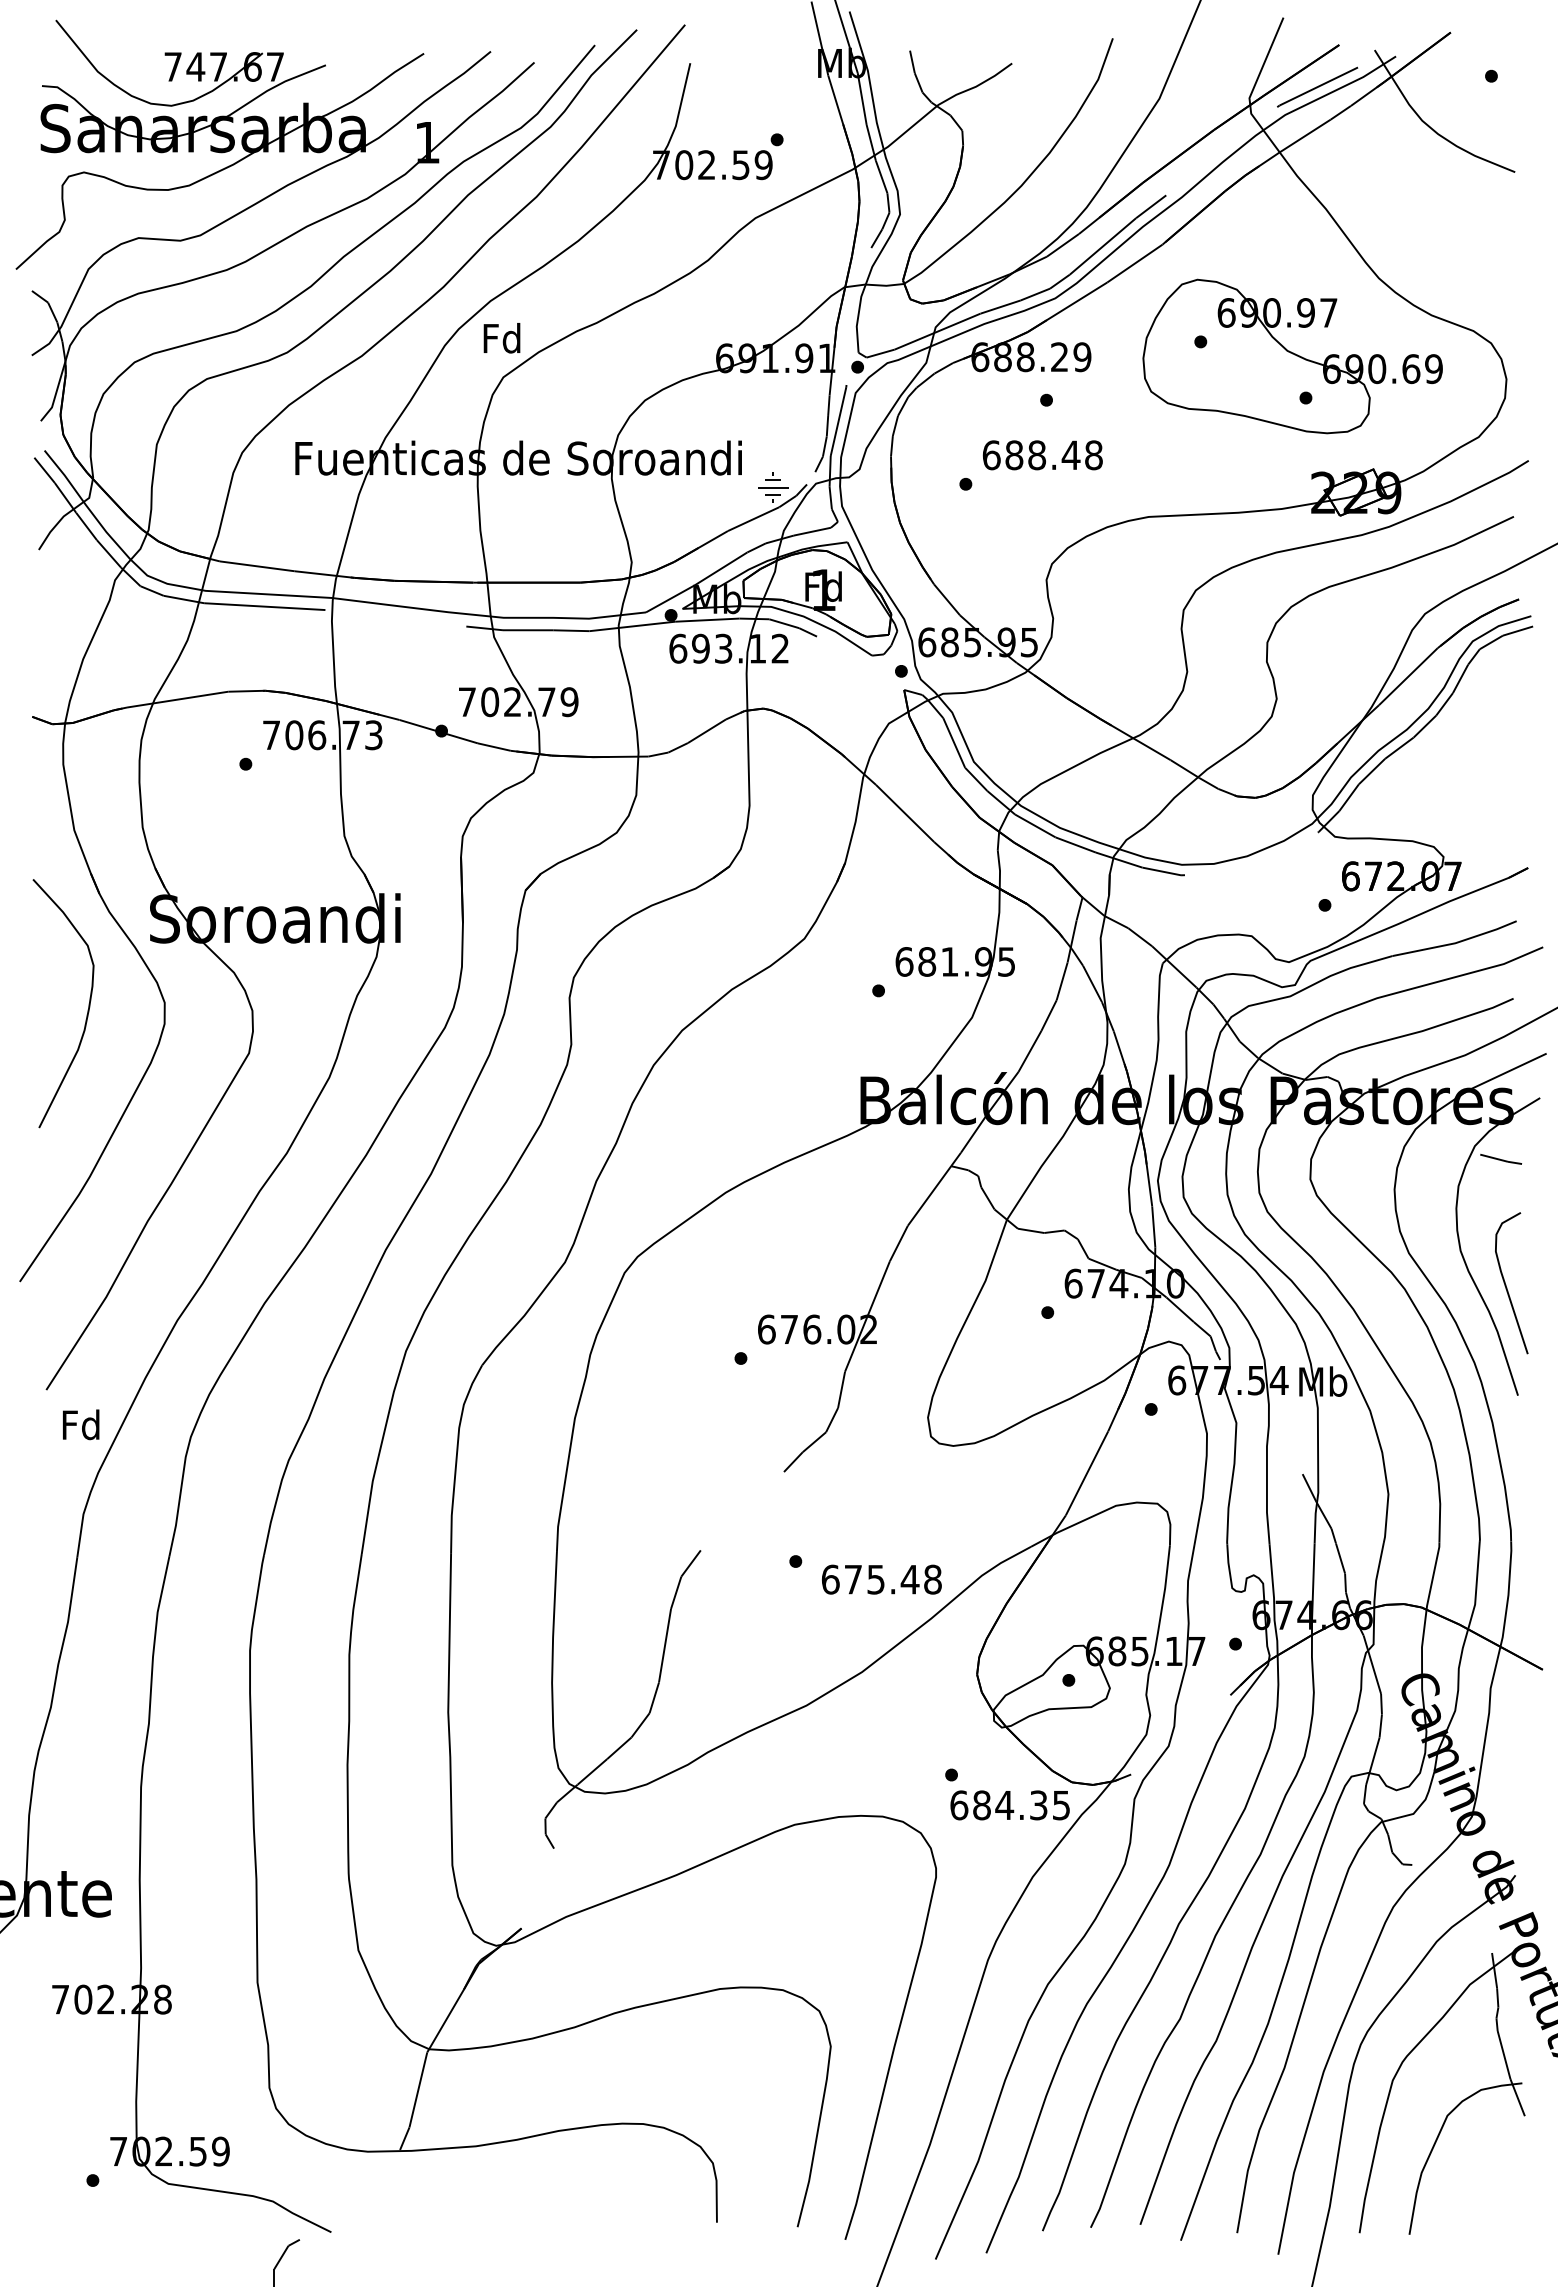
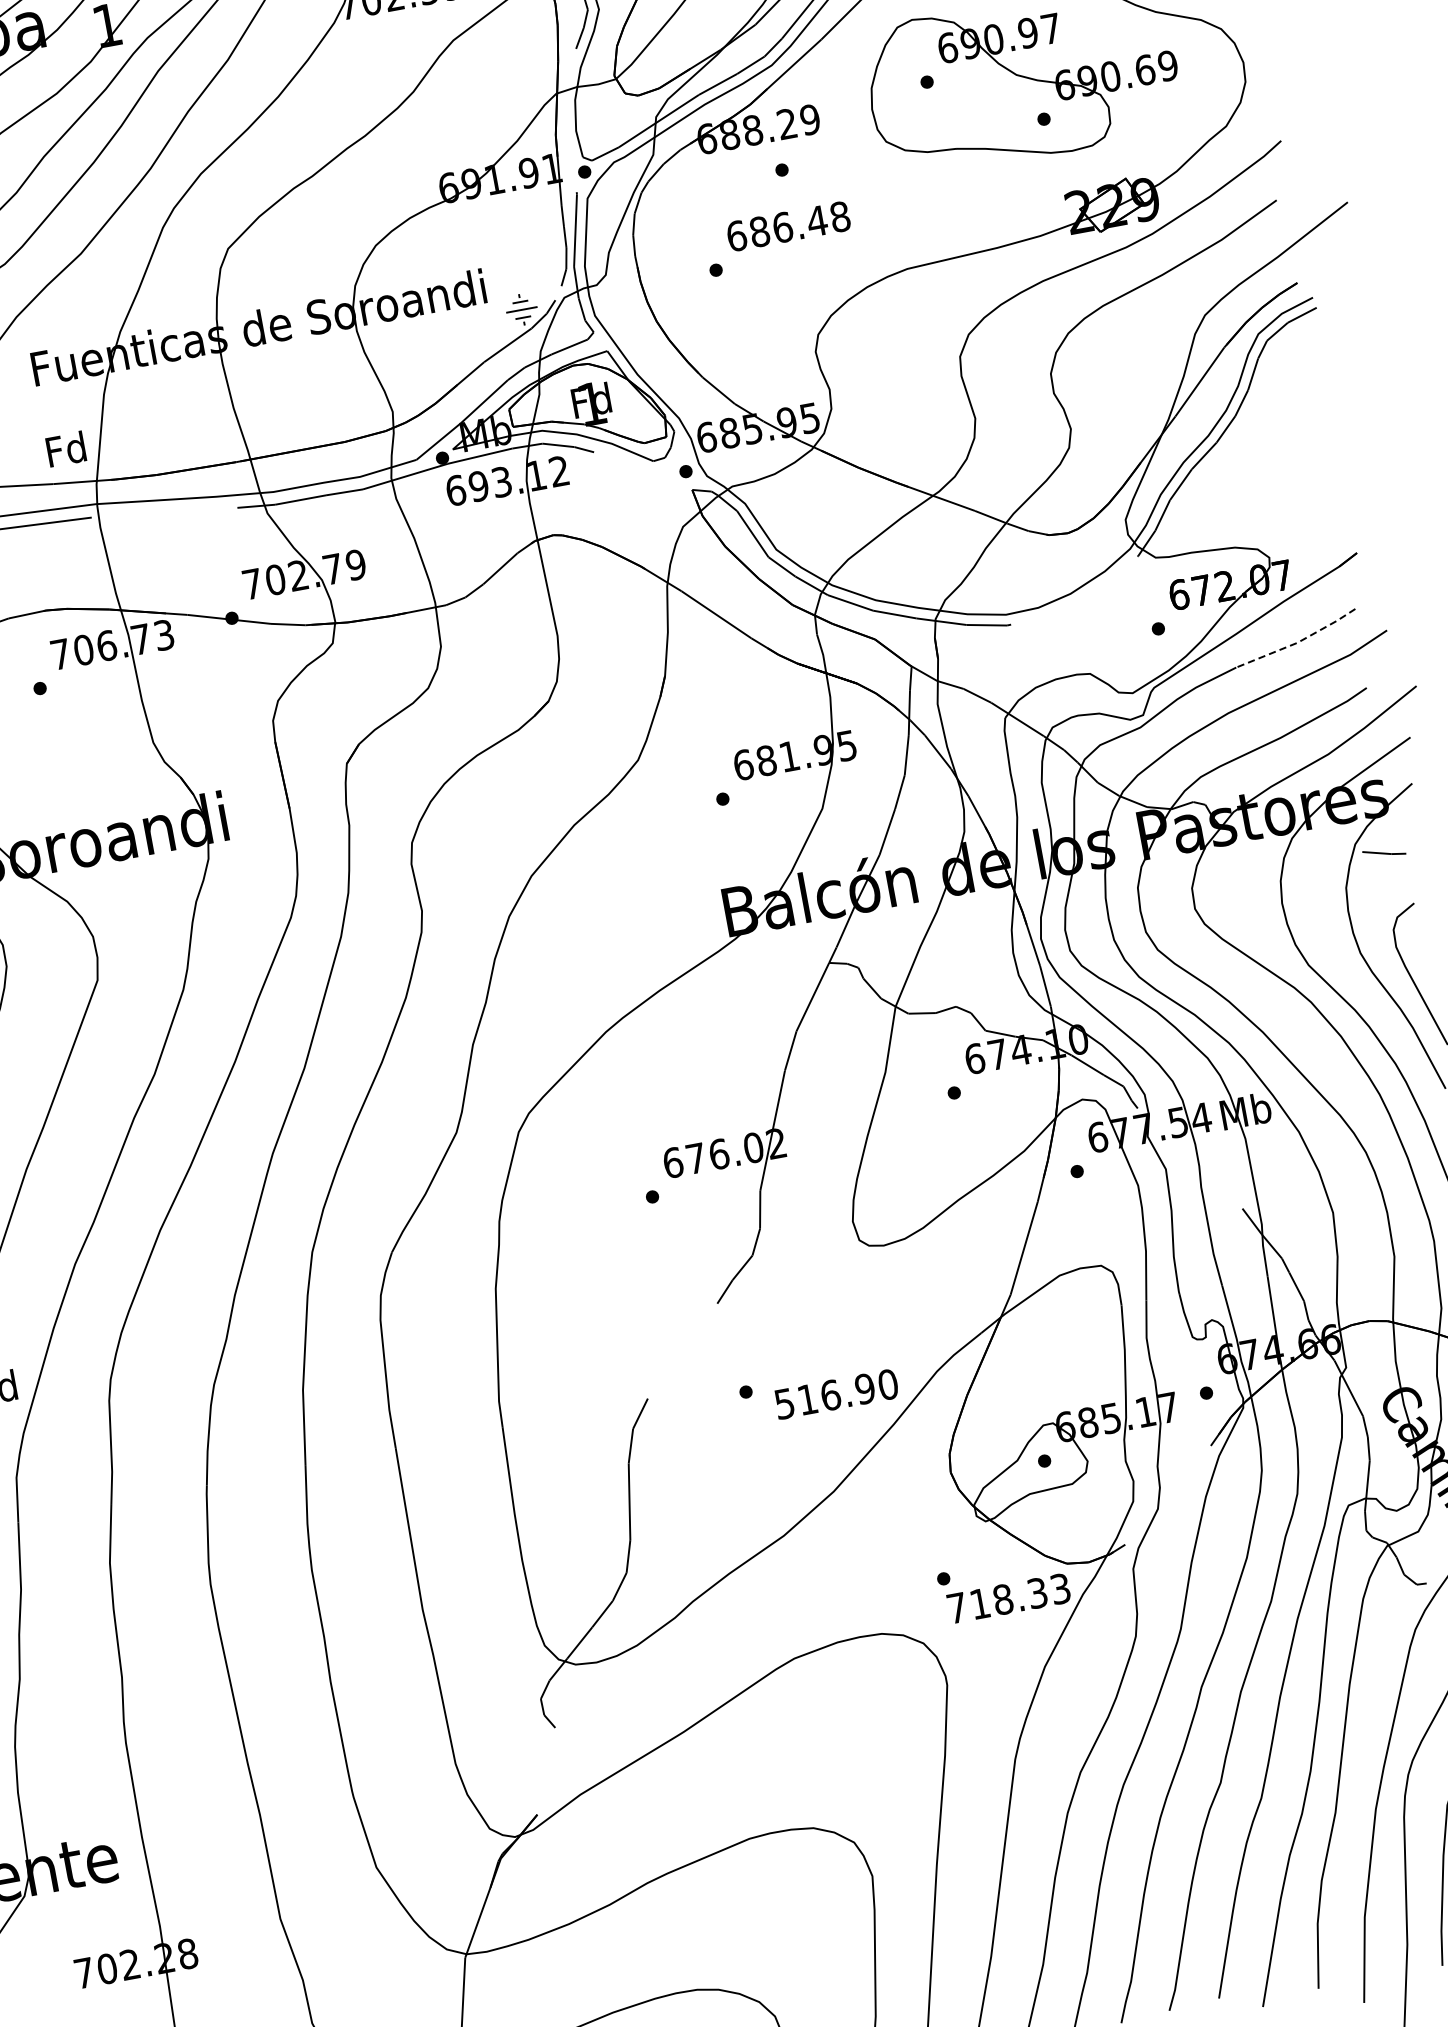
text: (501, 338) -> (65, 449), moved
text: (1037, 455) -> (783, 227), 688.48 -> 686.48
line: (1455, 943) -> (1297, 643), solid -> dashed
text: (881, 1579) -> (836, 1394), 675.48 -> 516.90
text: (1010, 1805) -> (1009, 1598), 684.35 -> 718.33

